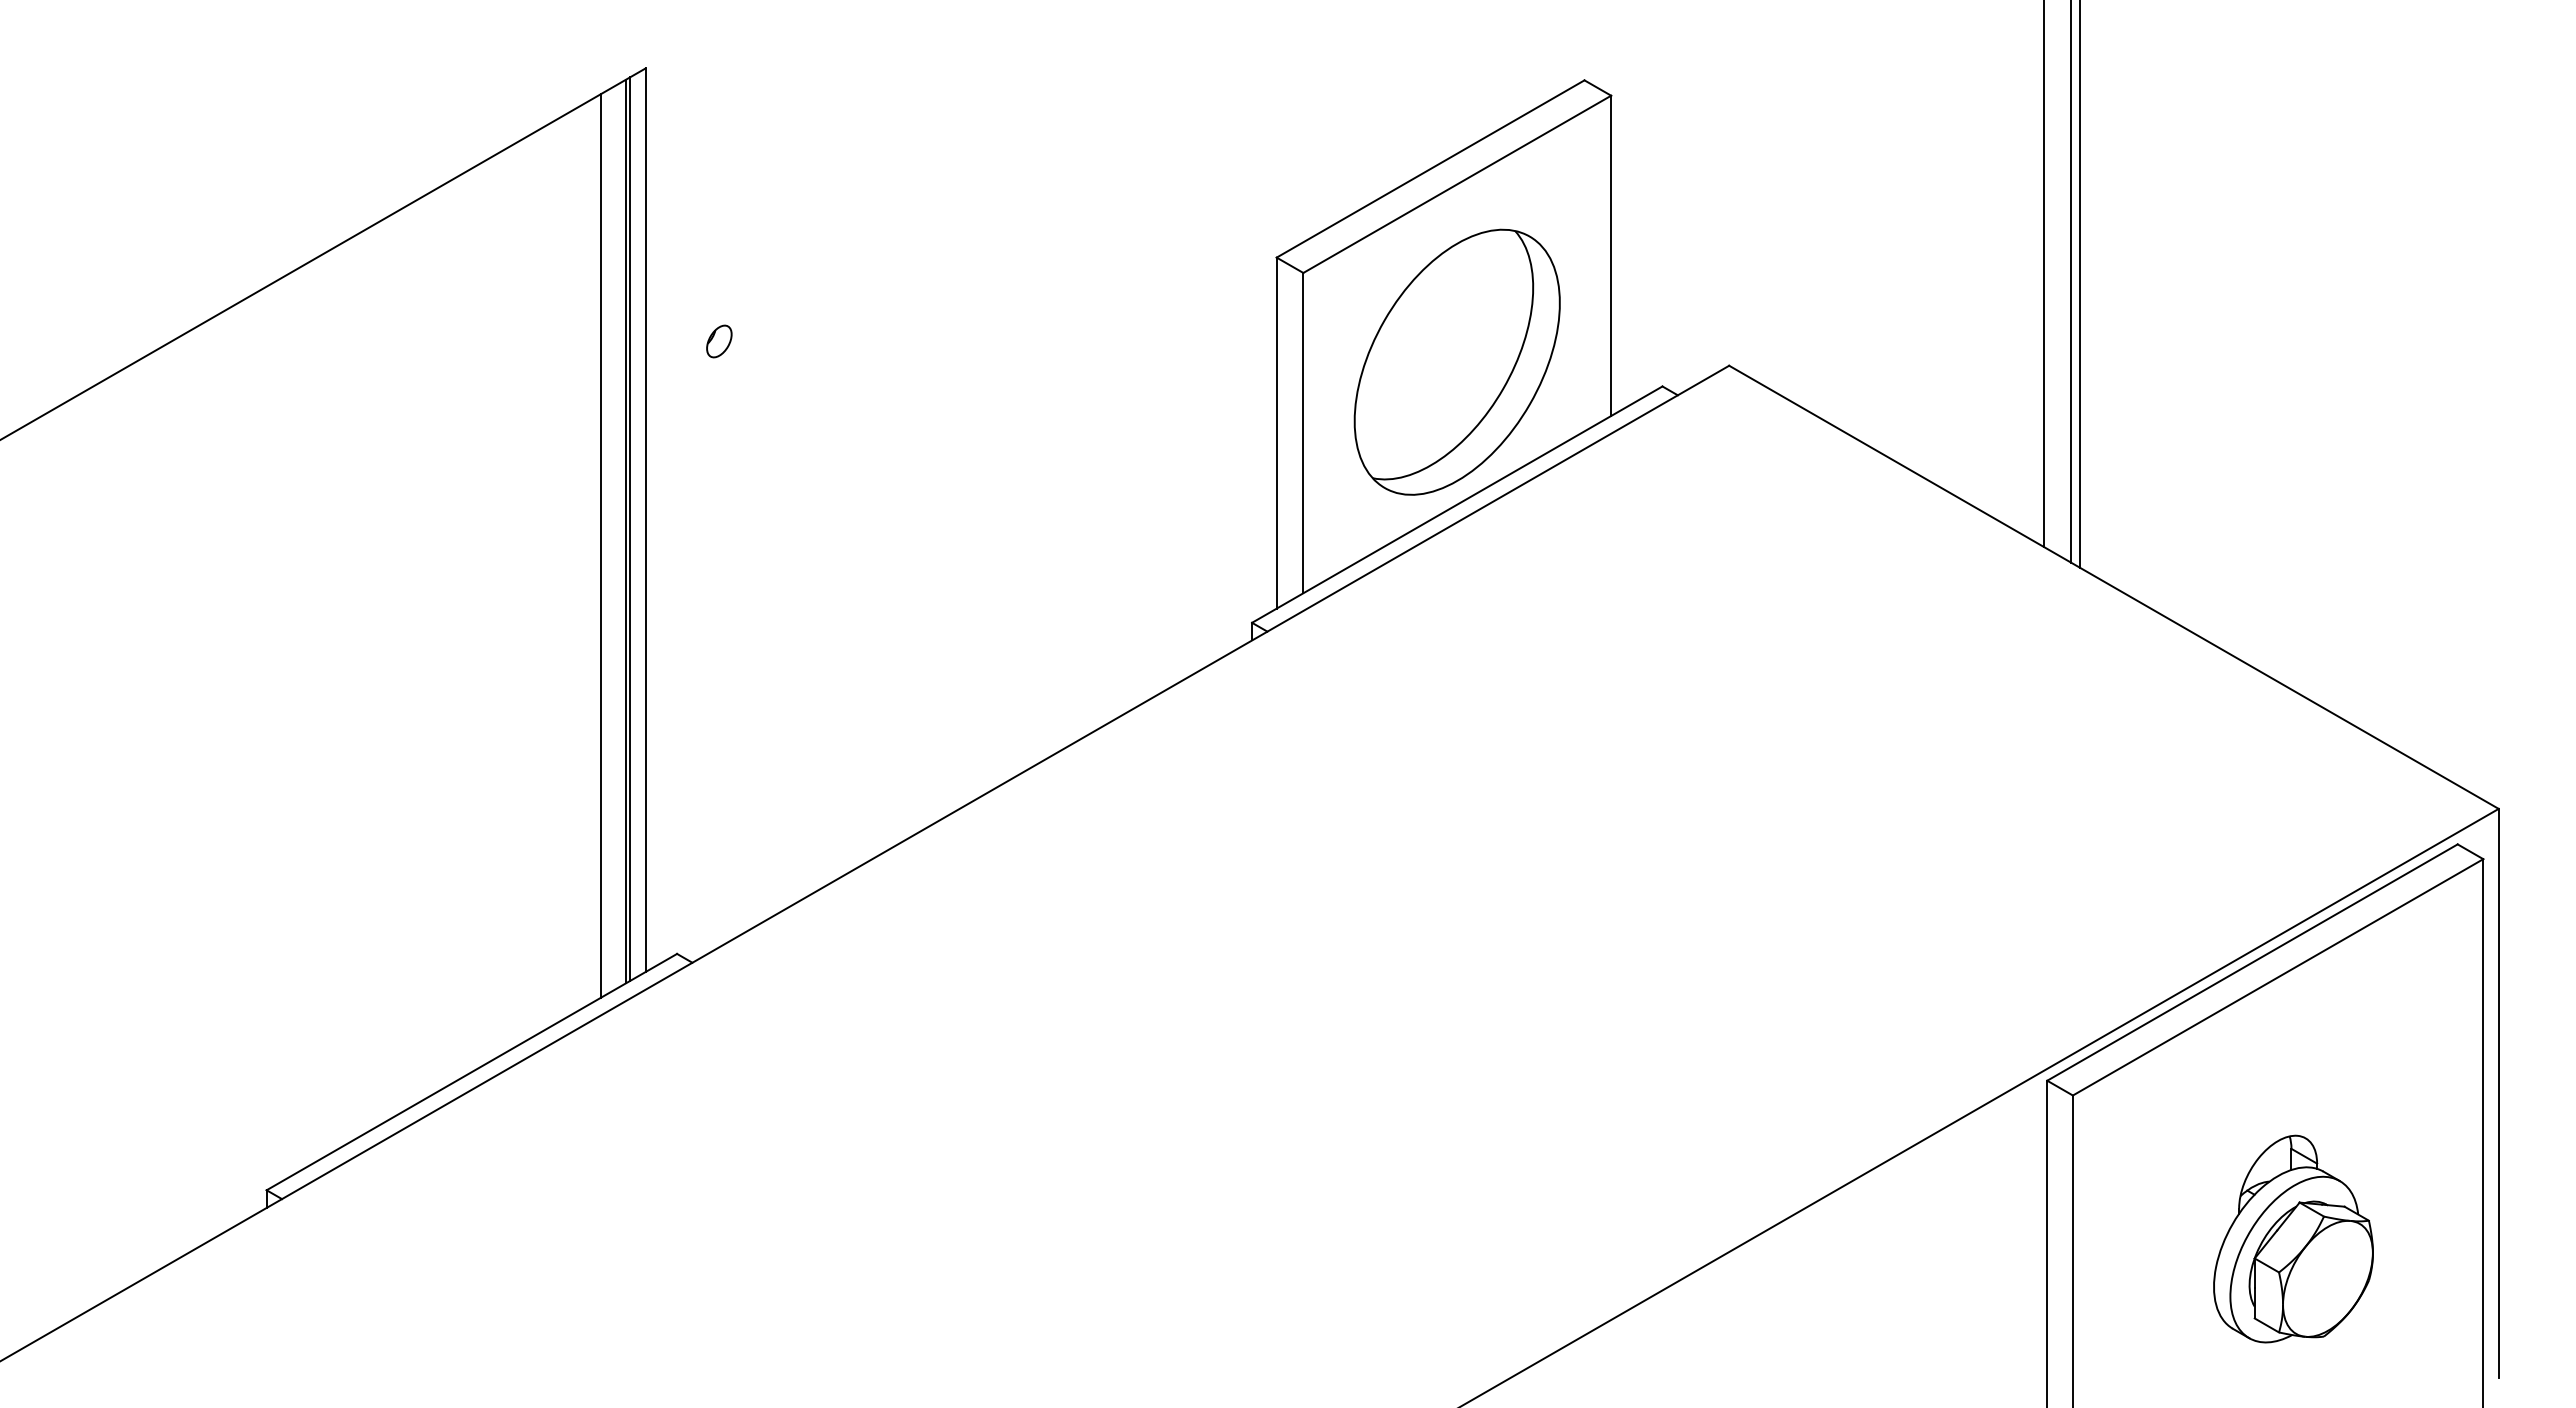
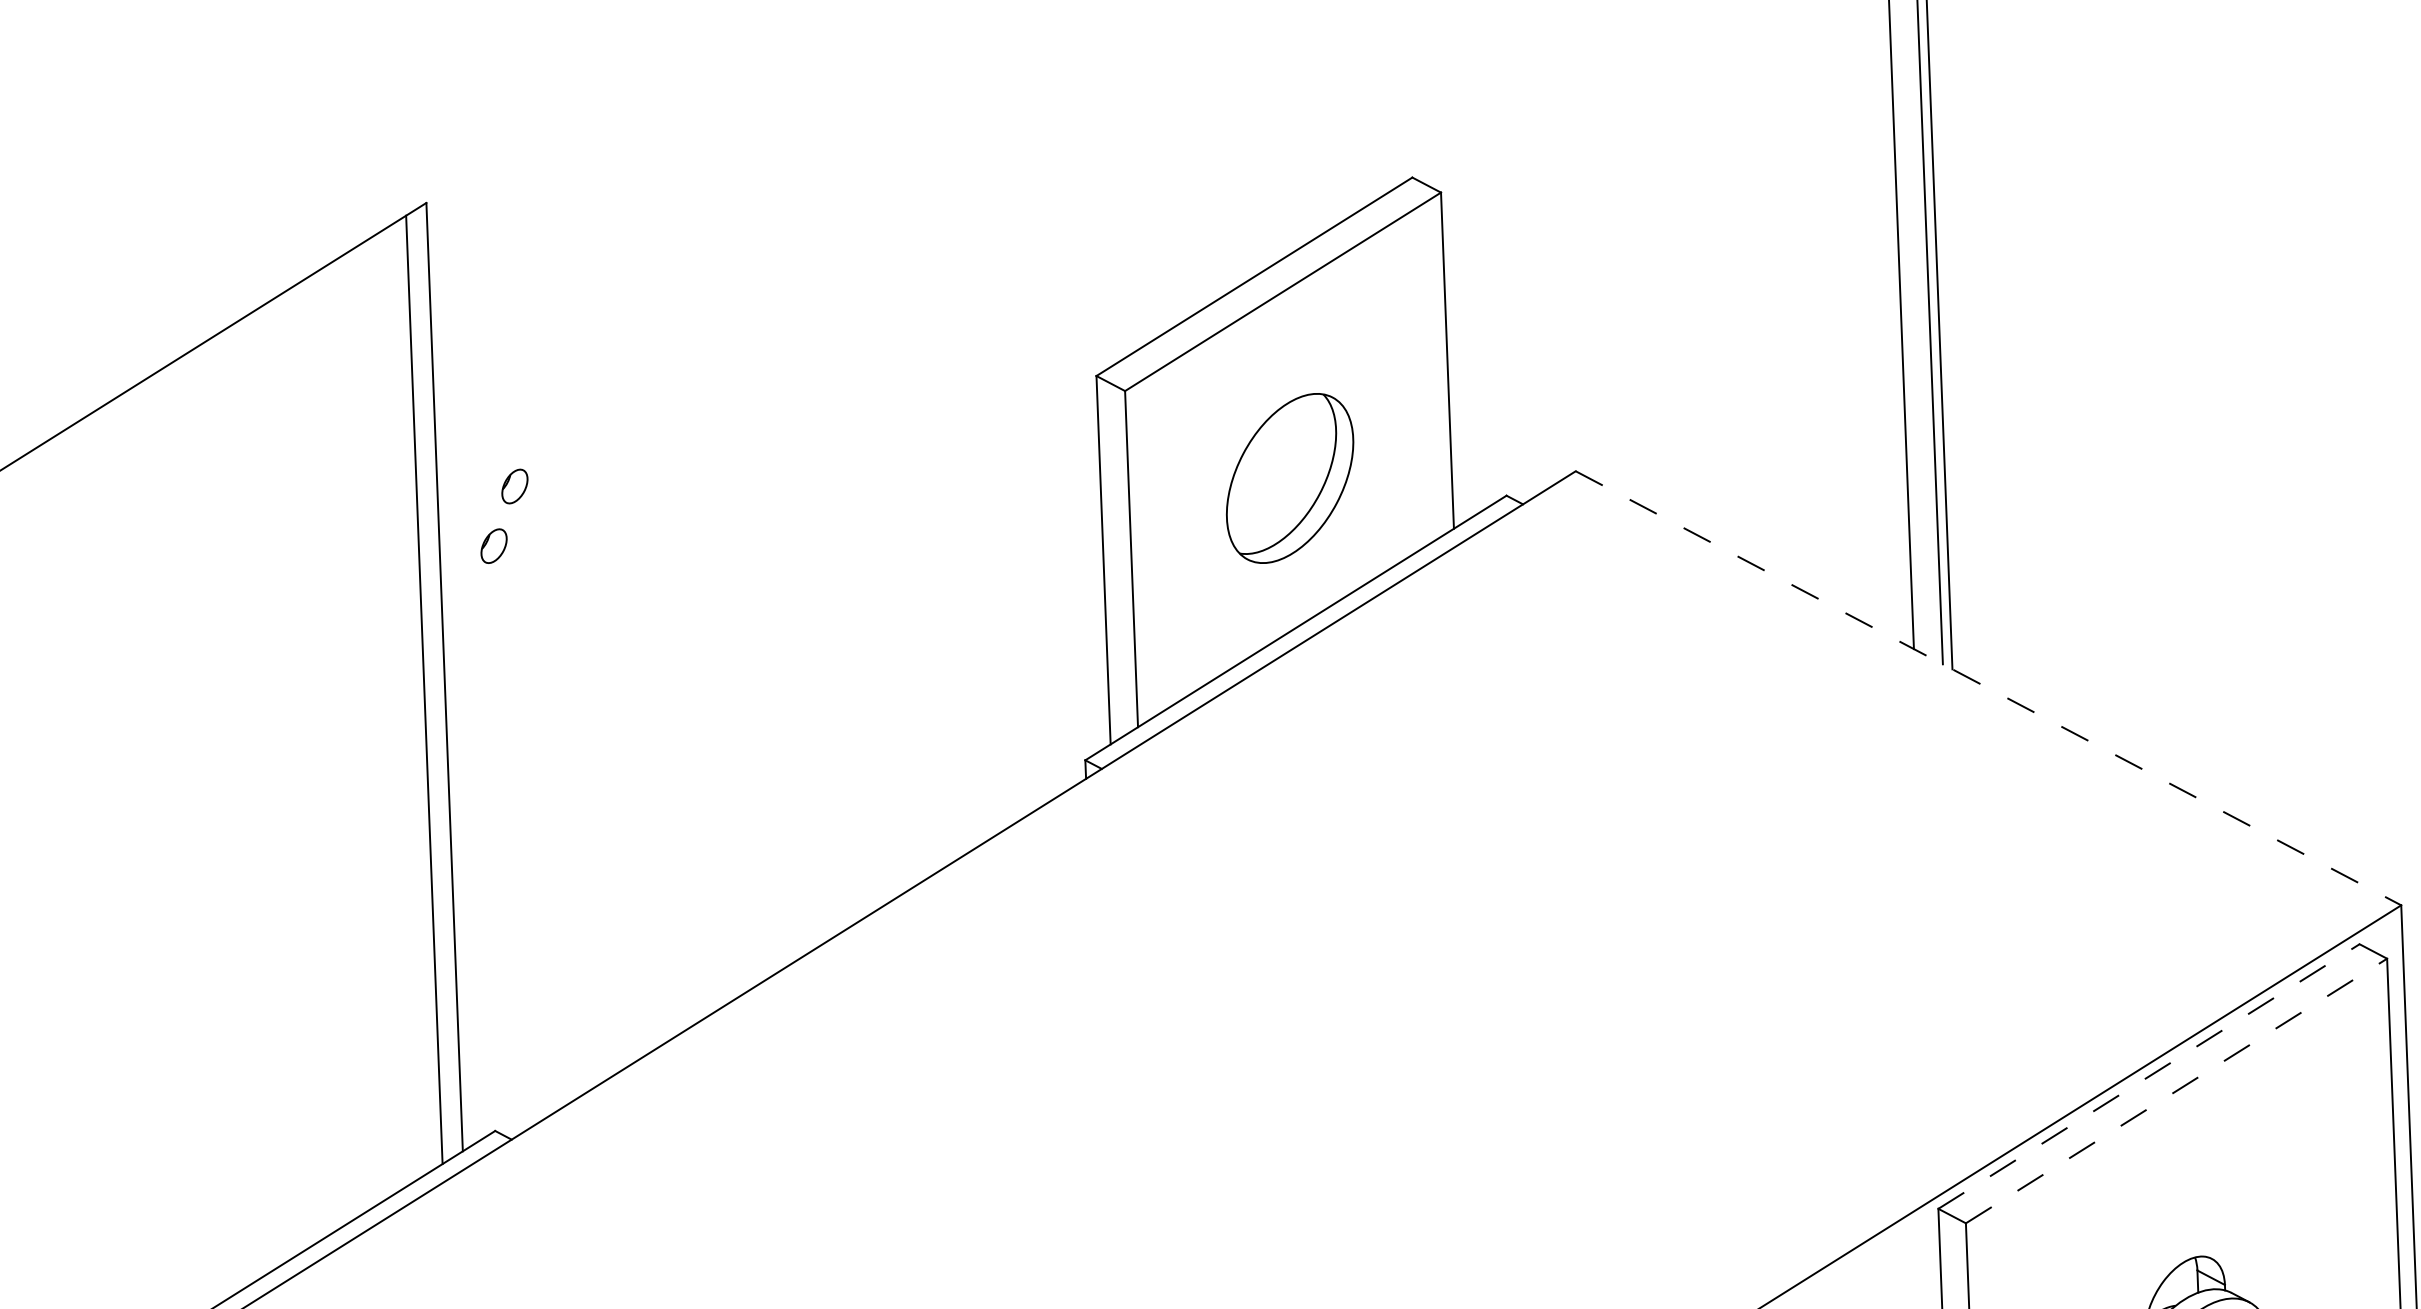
part: (1456, 361) -> (1289, 477), size x0.6
part: (697, 397) -> (494, 546), added
line: (629, 529) -> (428, 687), removed
line: (601, 545) -> (399, 705), removed
line: (2113, 587) -> (1988, 688), solid -> dashed
line: (2252, 962) -> (2149, 1076), solid -> dashed
line: (2278, 977) -> (2176, 1091), solid -> dashed

